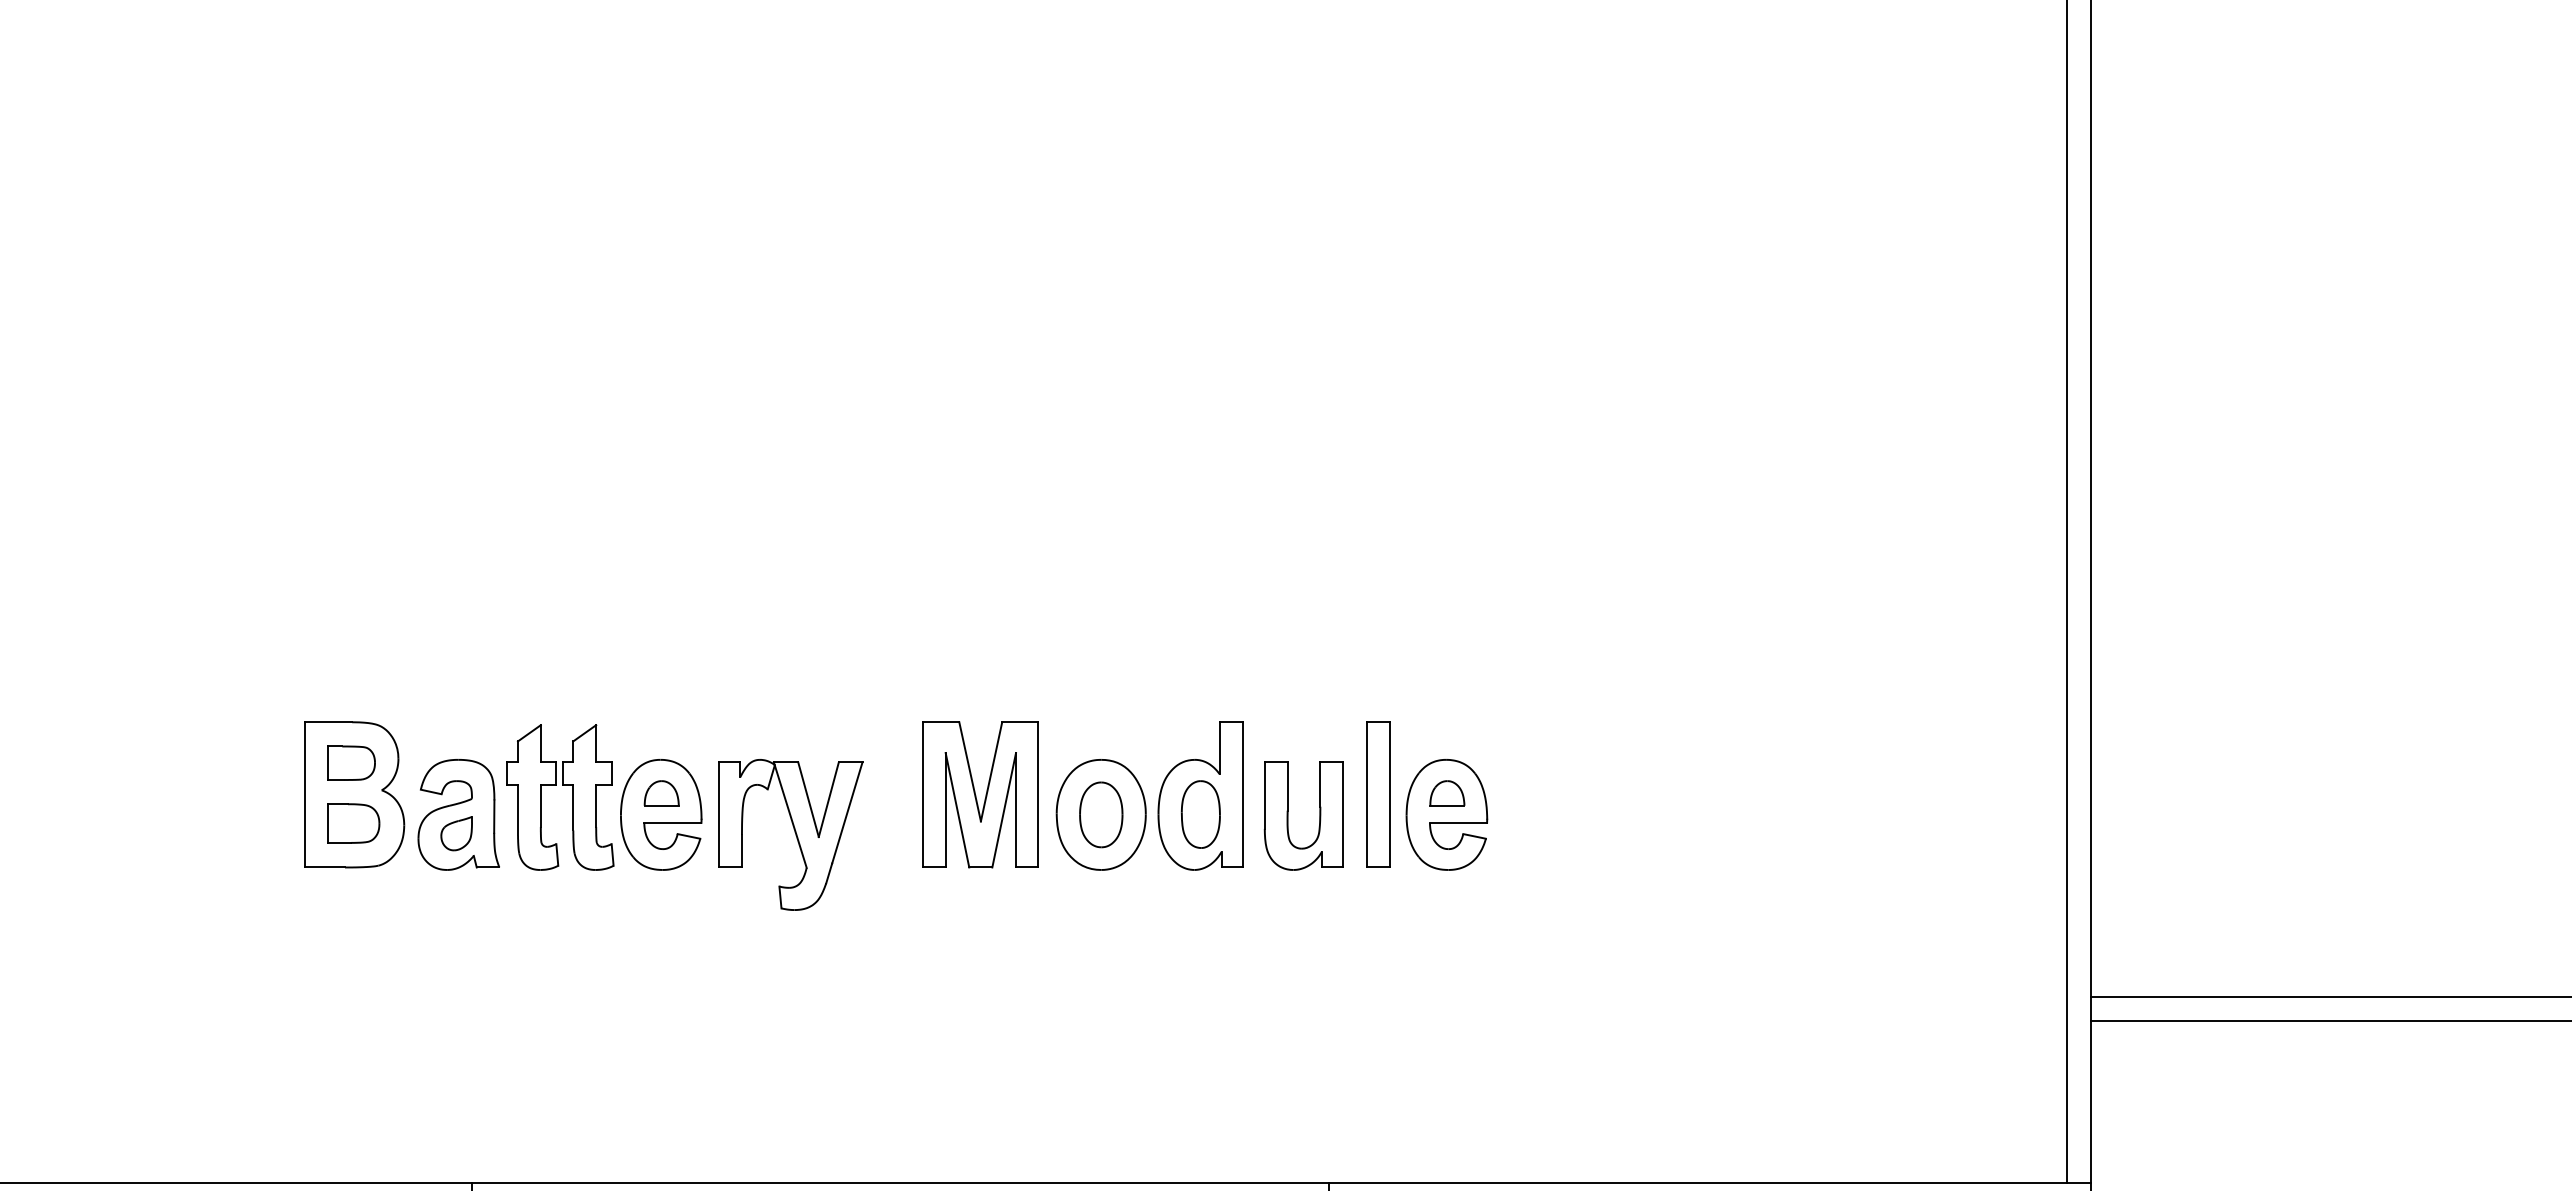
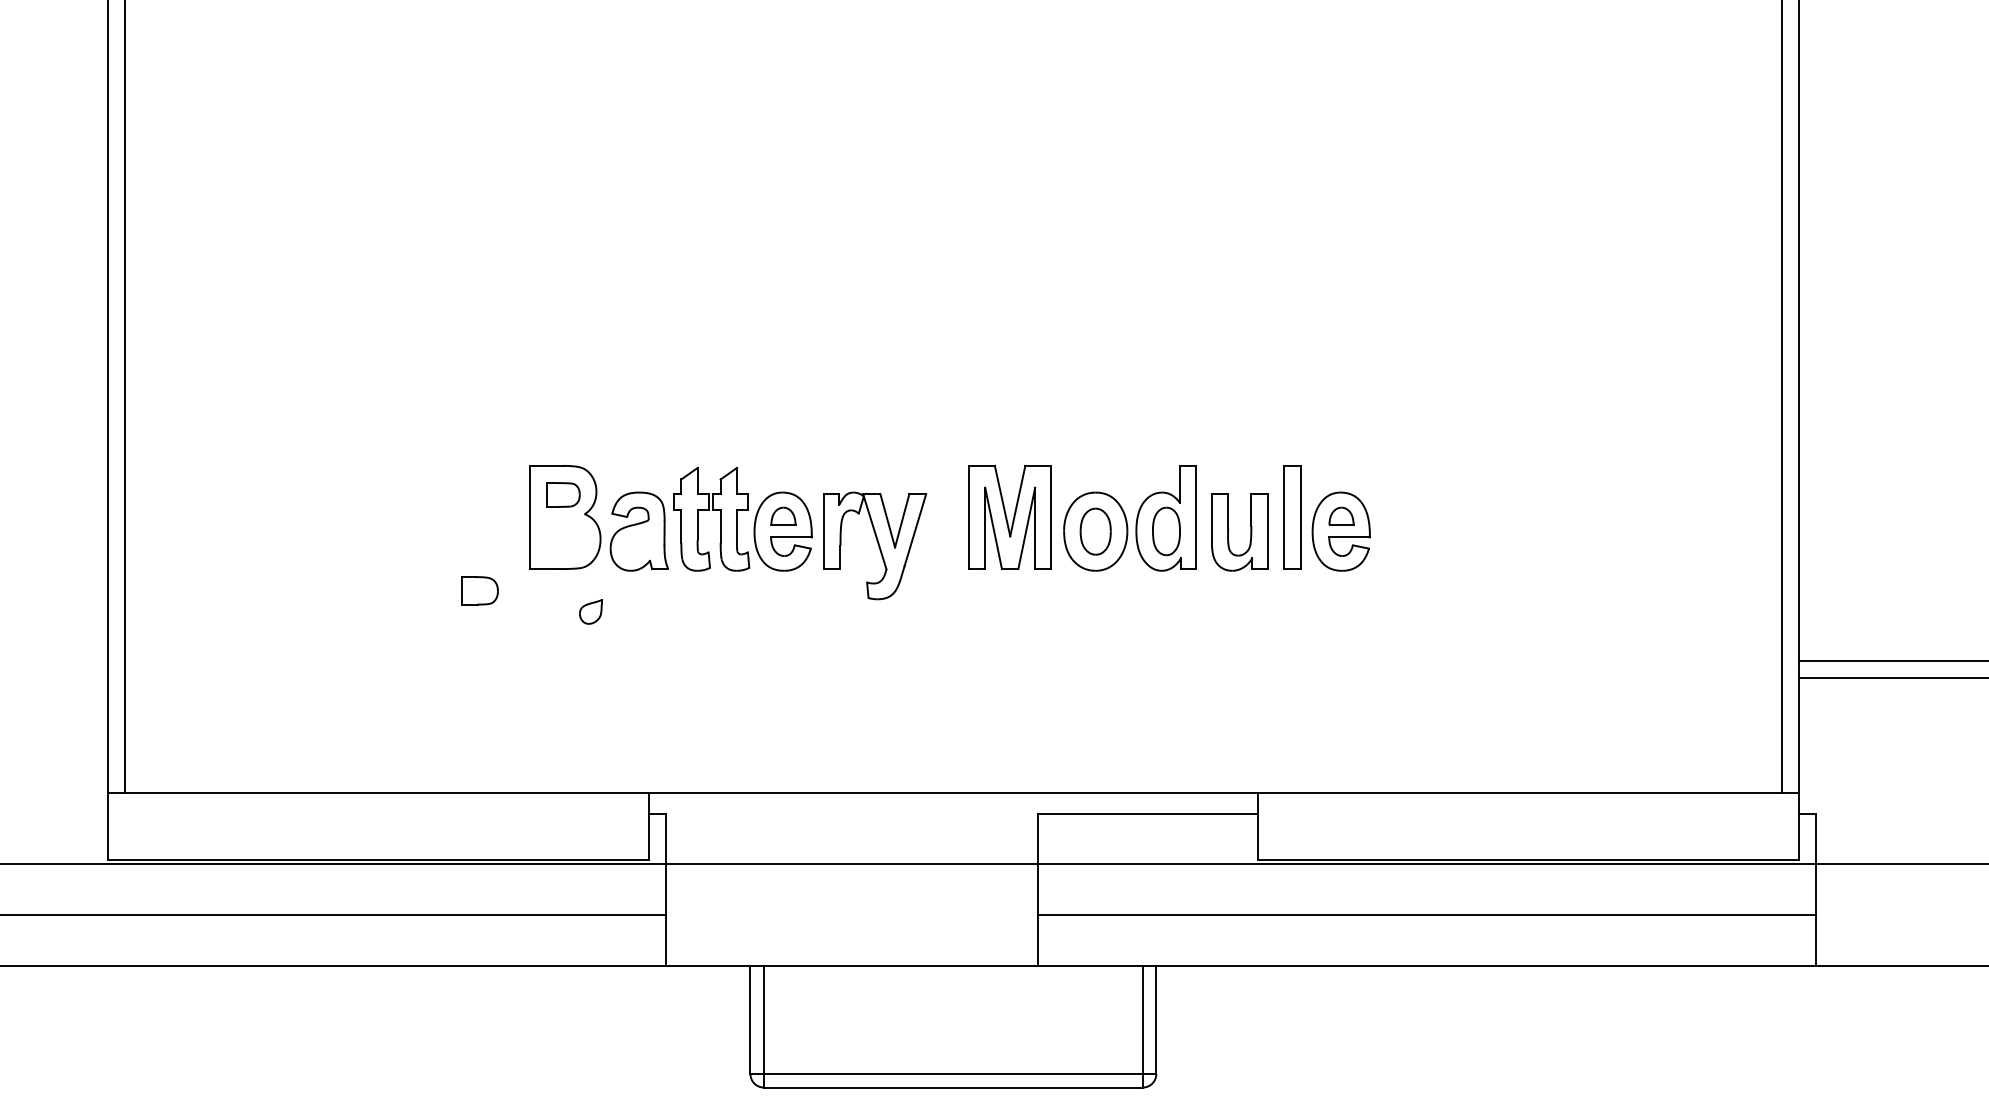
part: (353, 823) -> (479, 590), moved
part: (456, 832) -> (590, 611), moved

